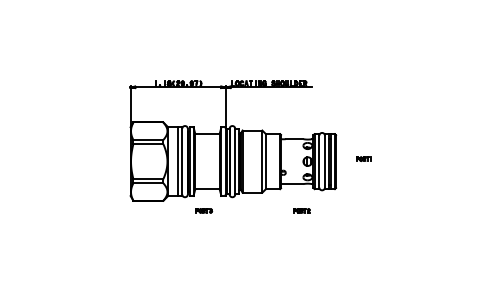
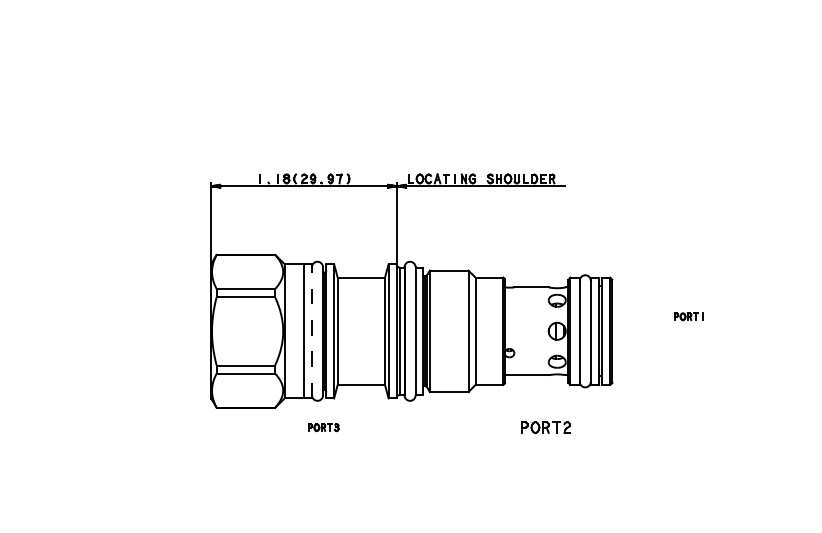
part: (363, 158) -> (687, 315), moved
line: (182, 161) -> (312, 331), solid -> dashed
part: (204, 210) -> (324, 426), moved
part: (301, 210) -> (544, 426), size x1.6

